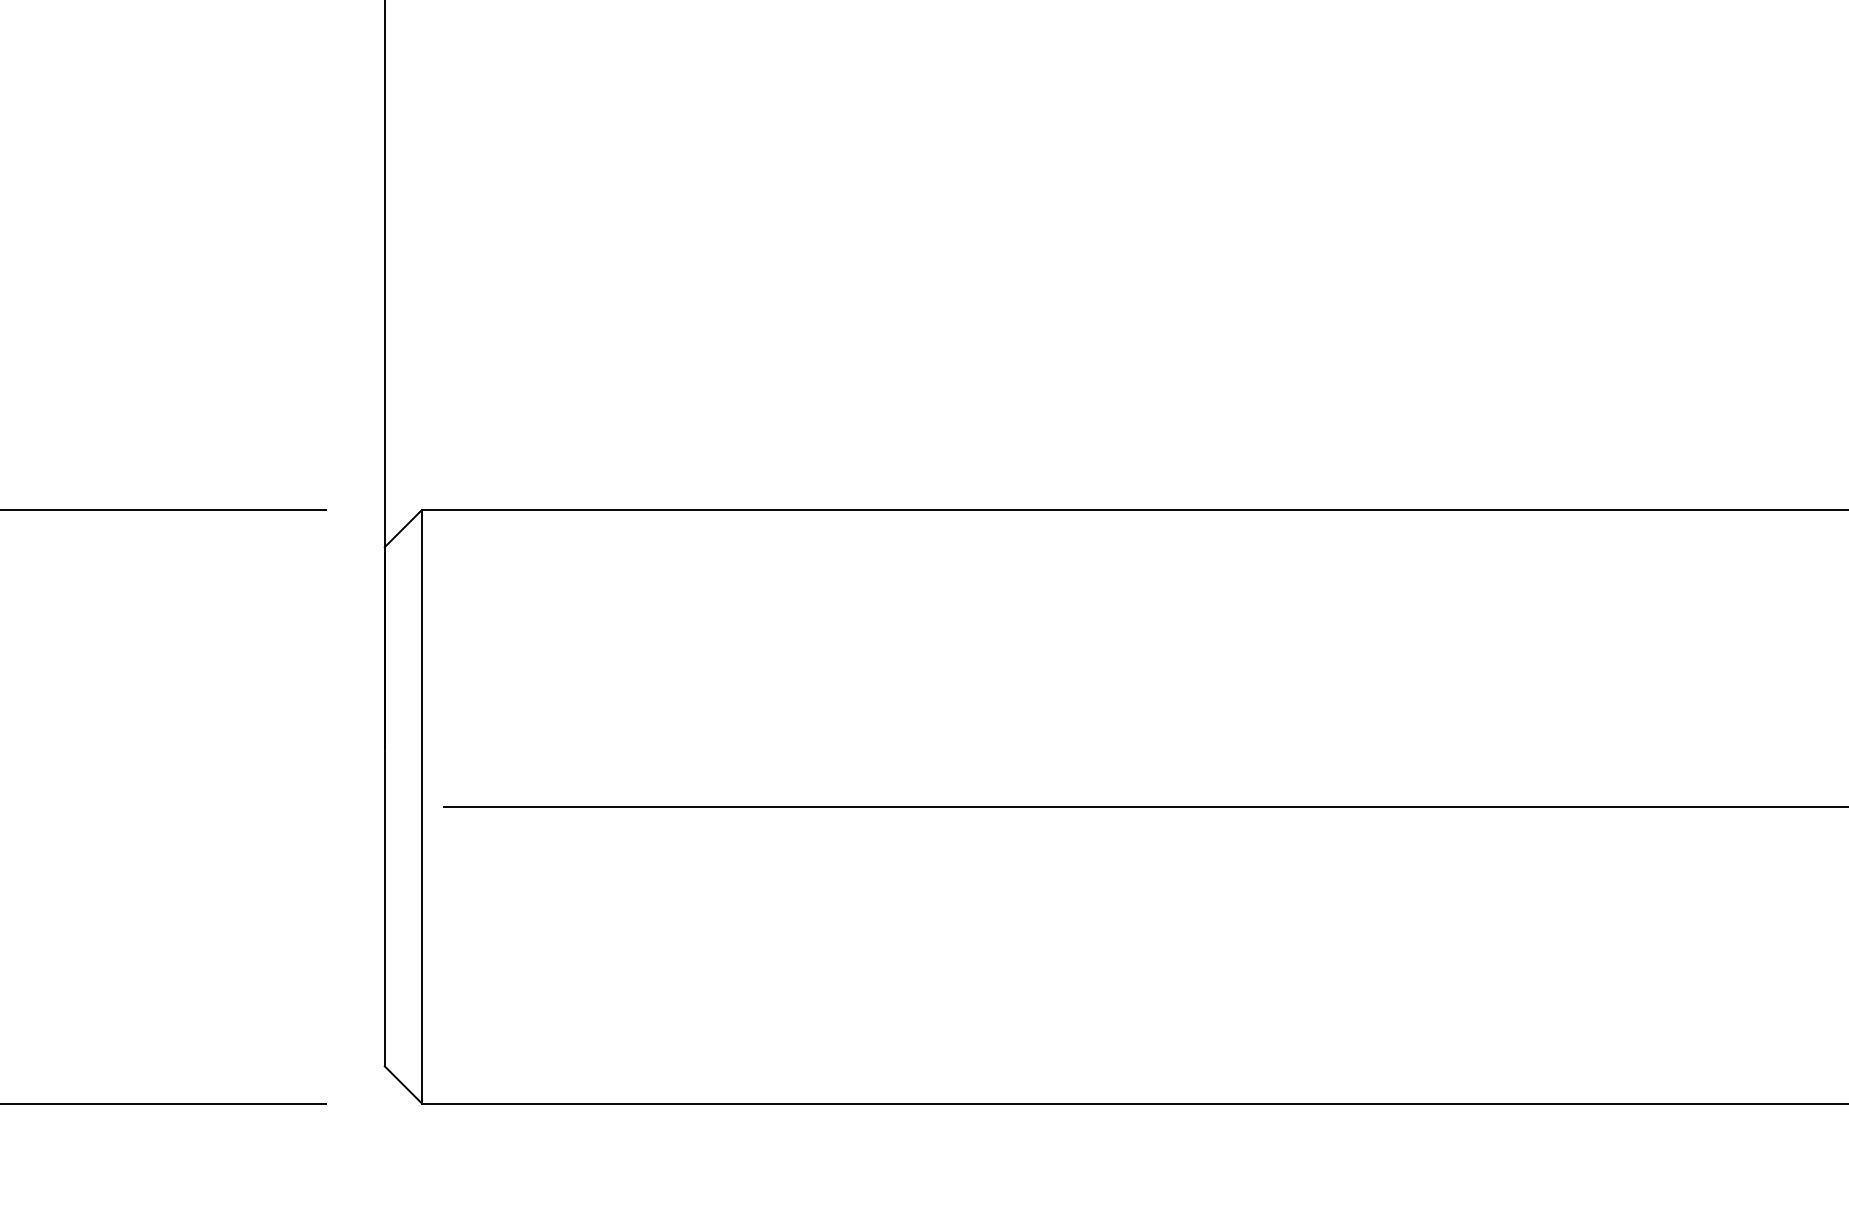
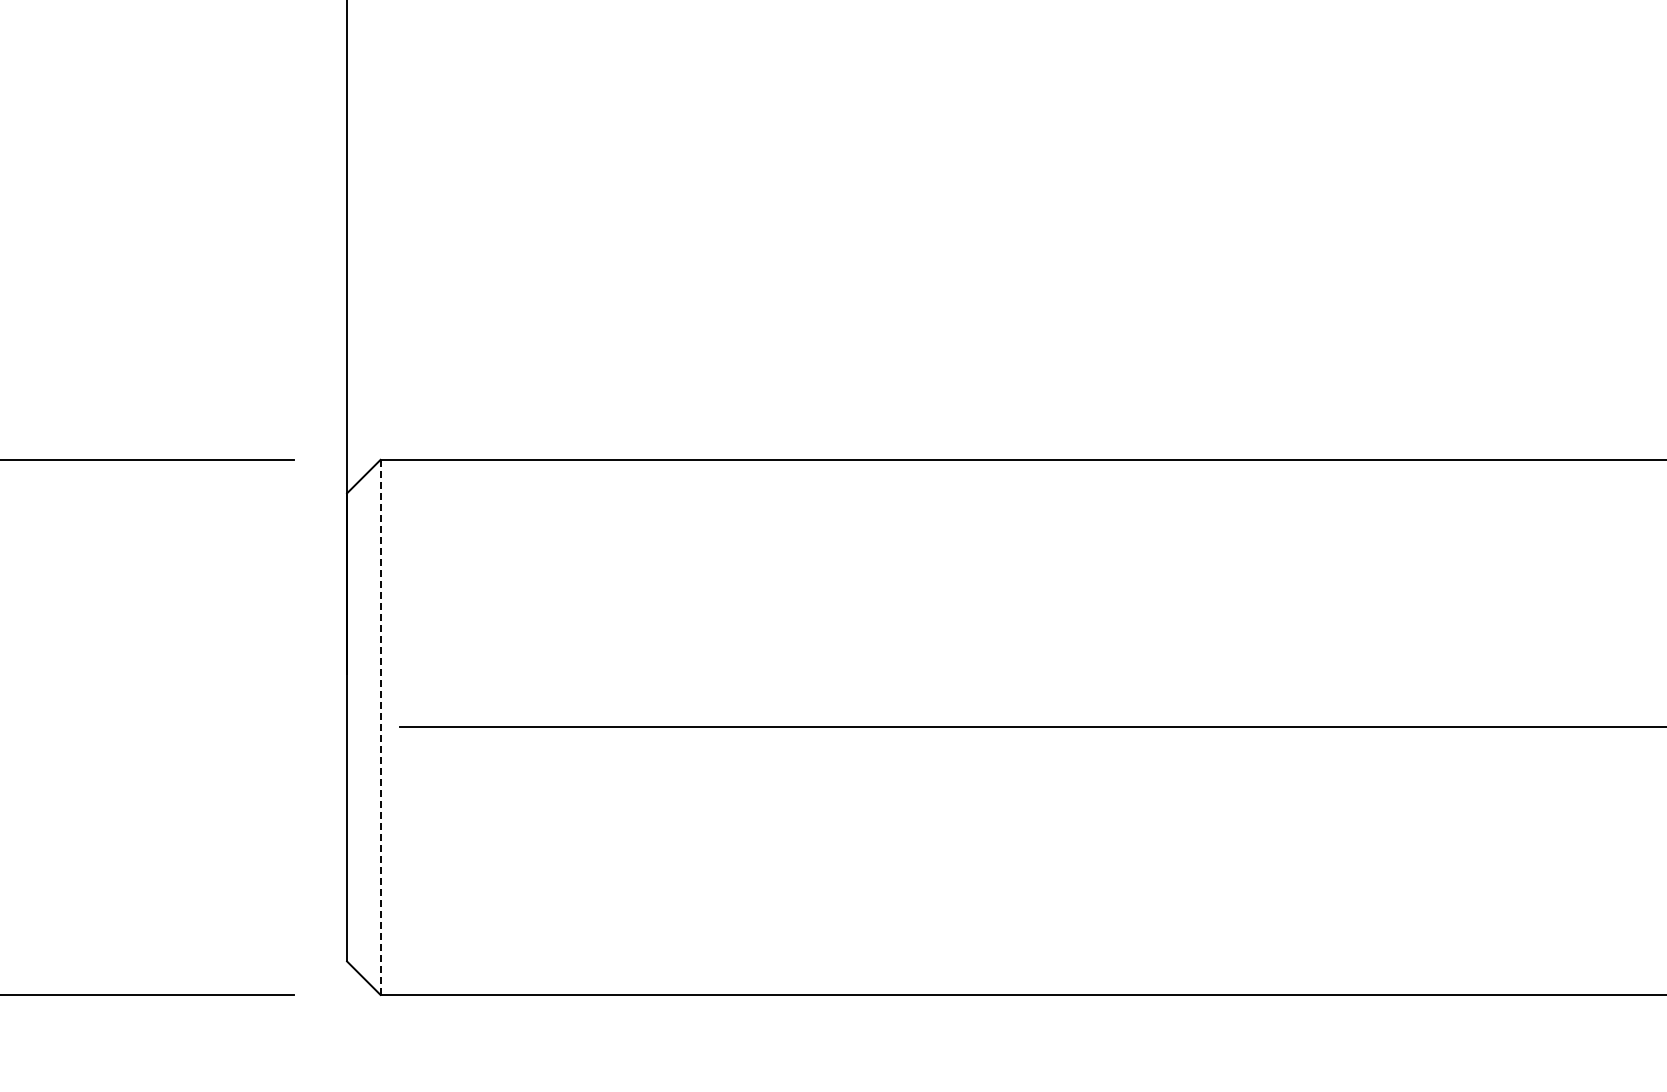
line: (421, 806) -> (380, 727), solid -> dashed

